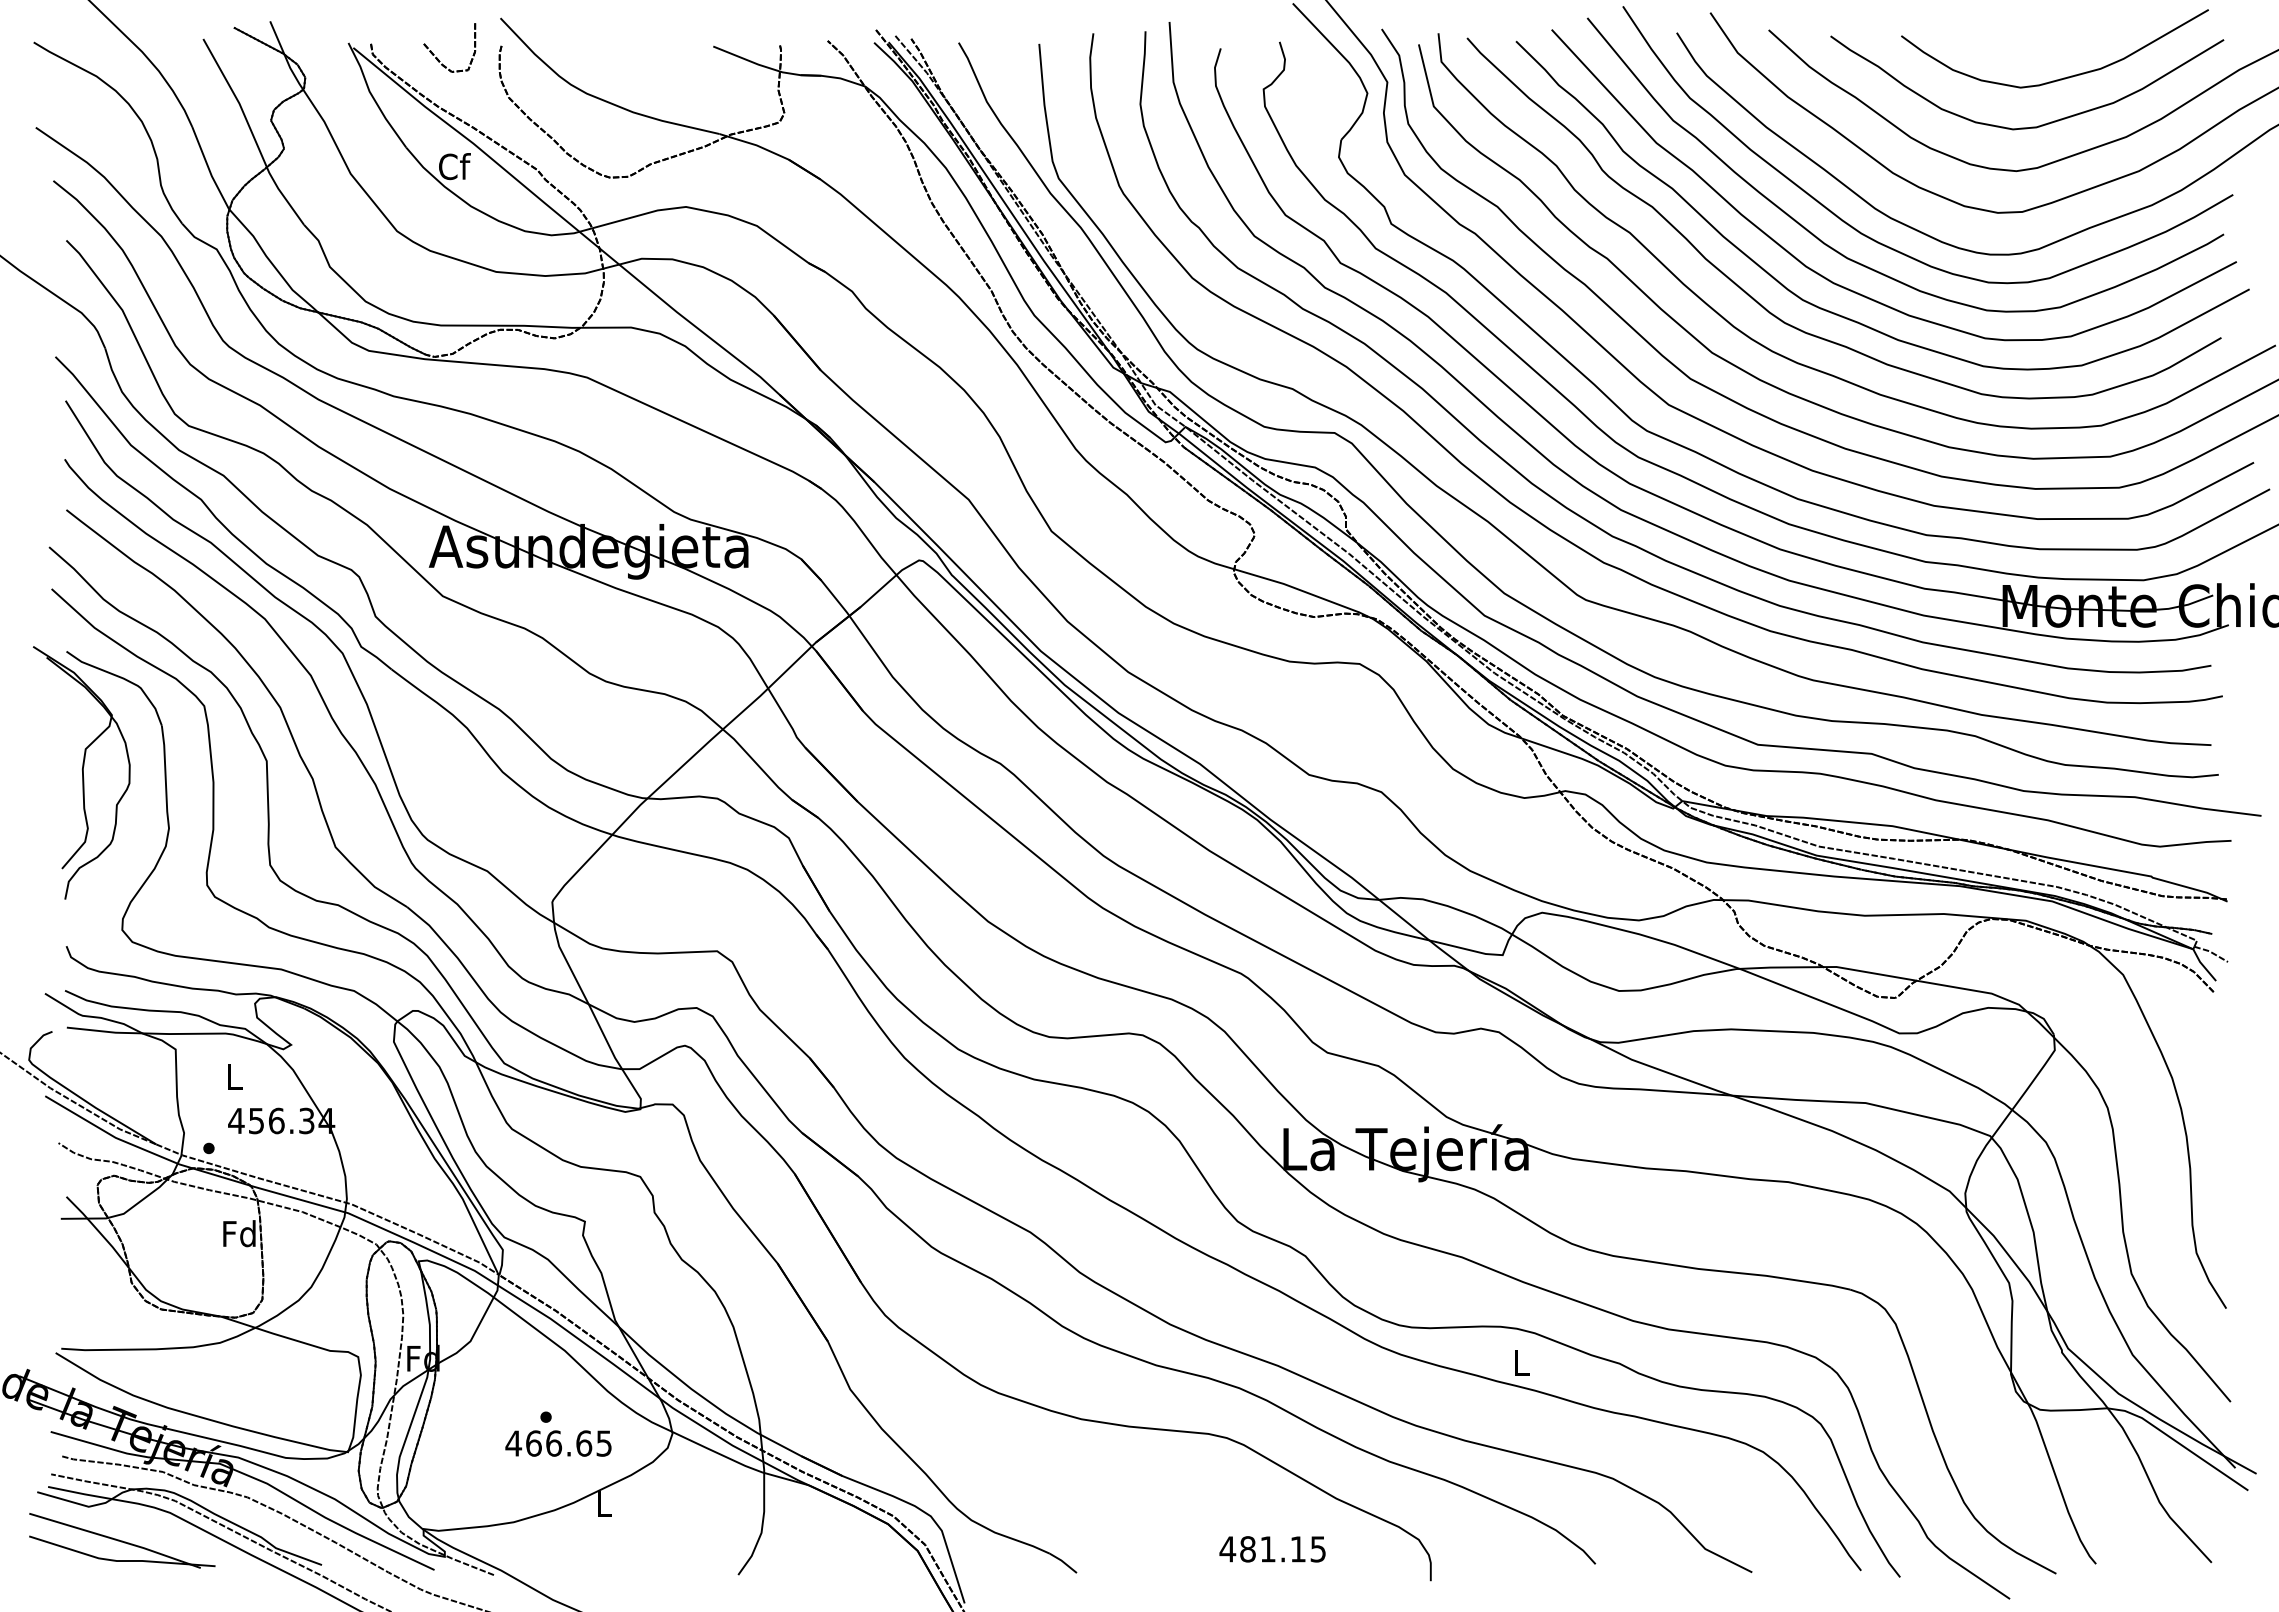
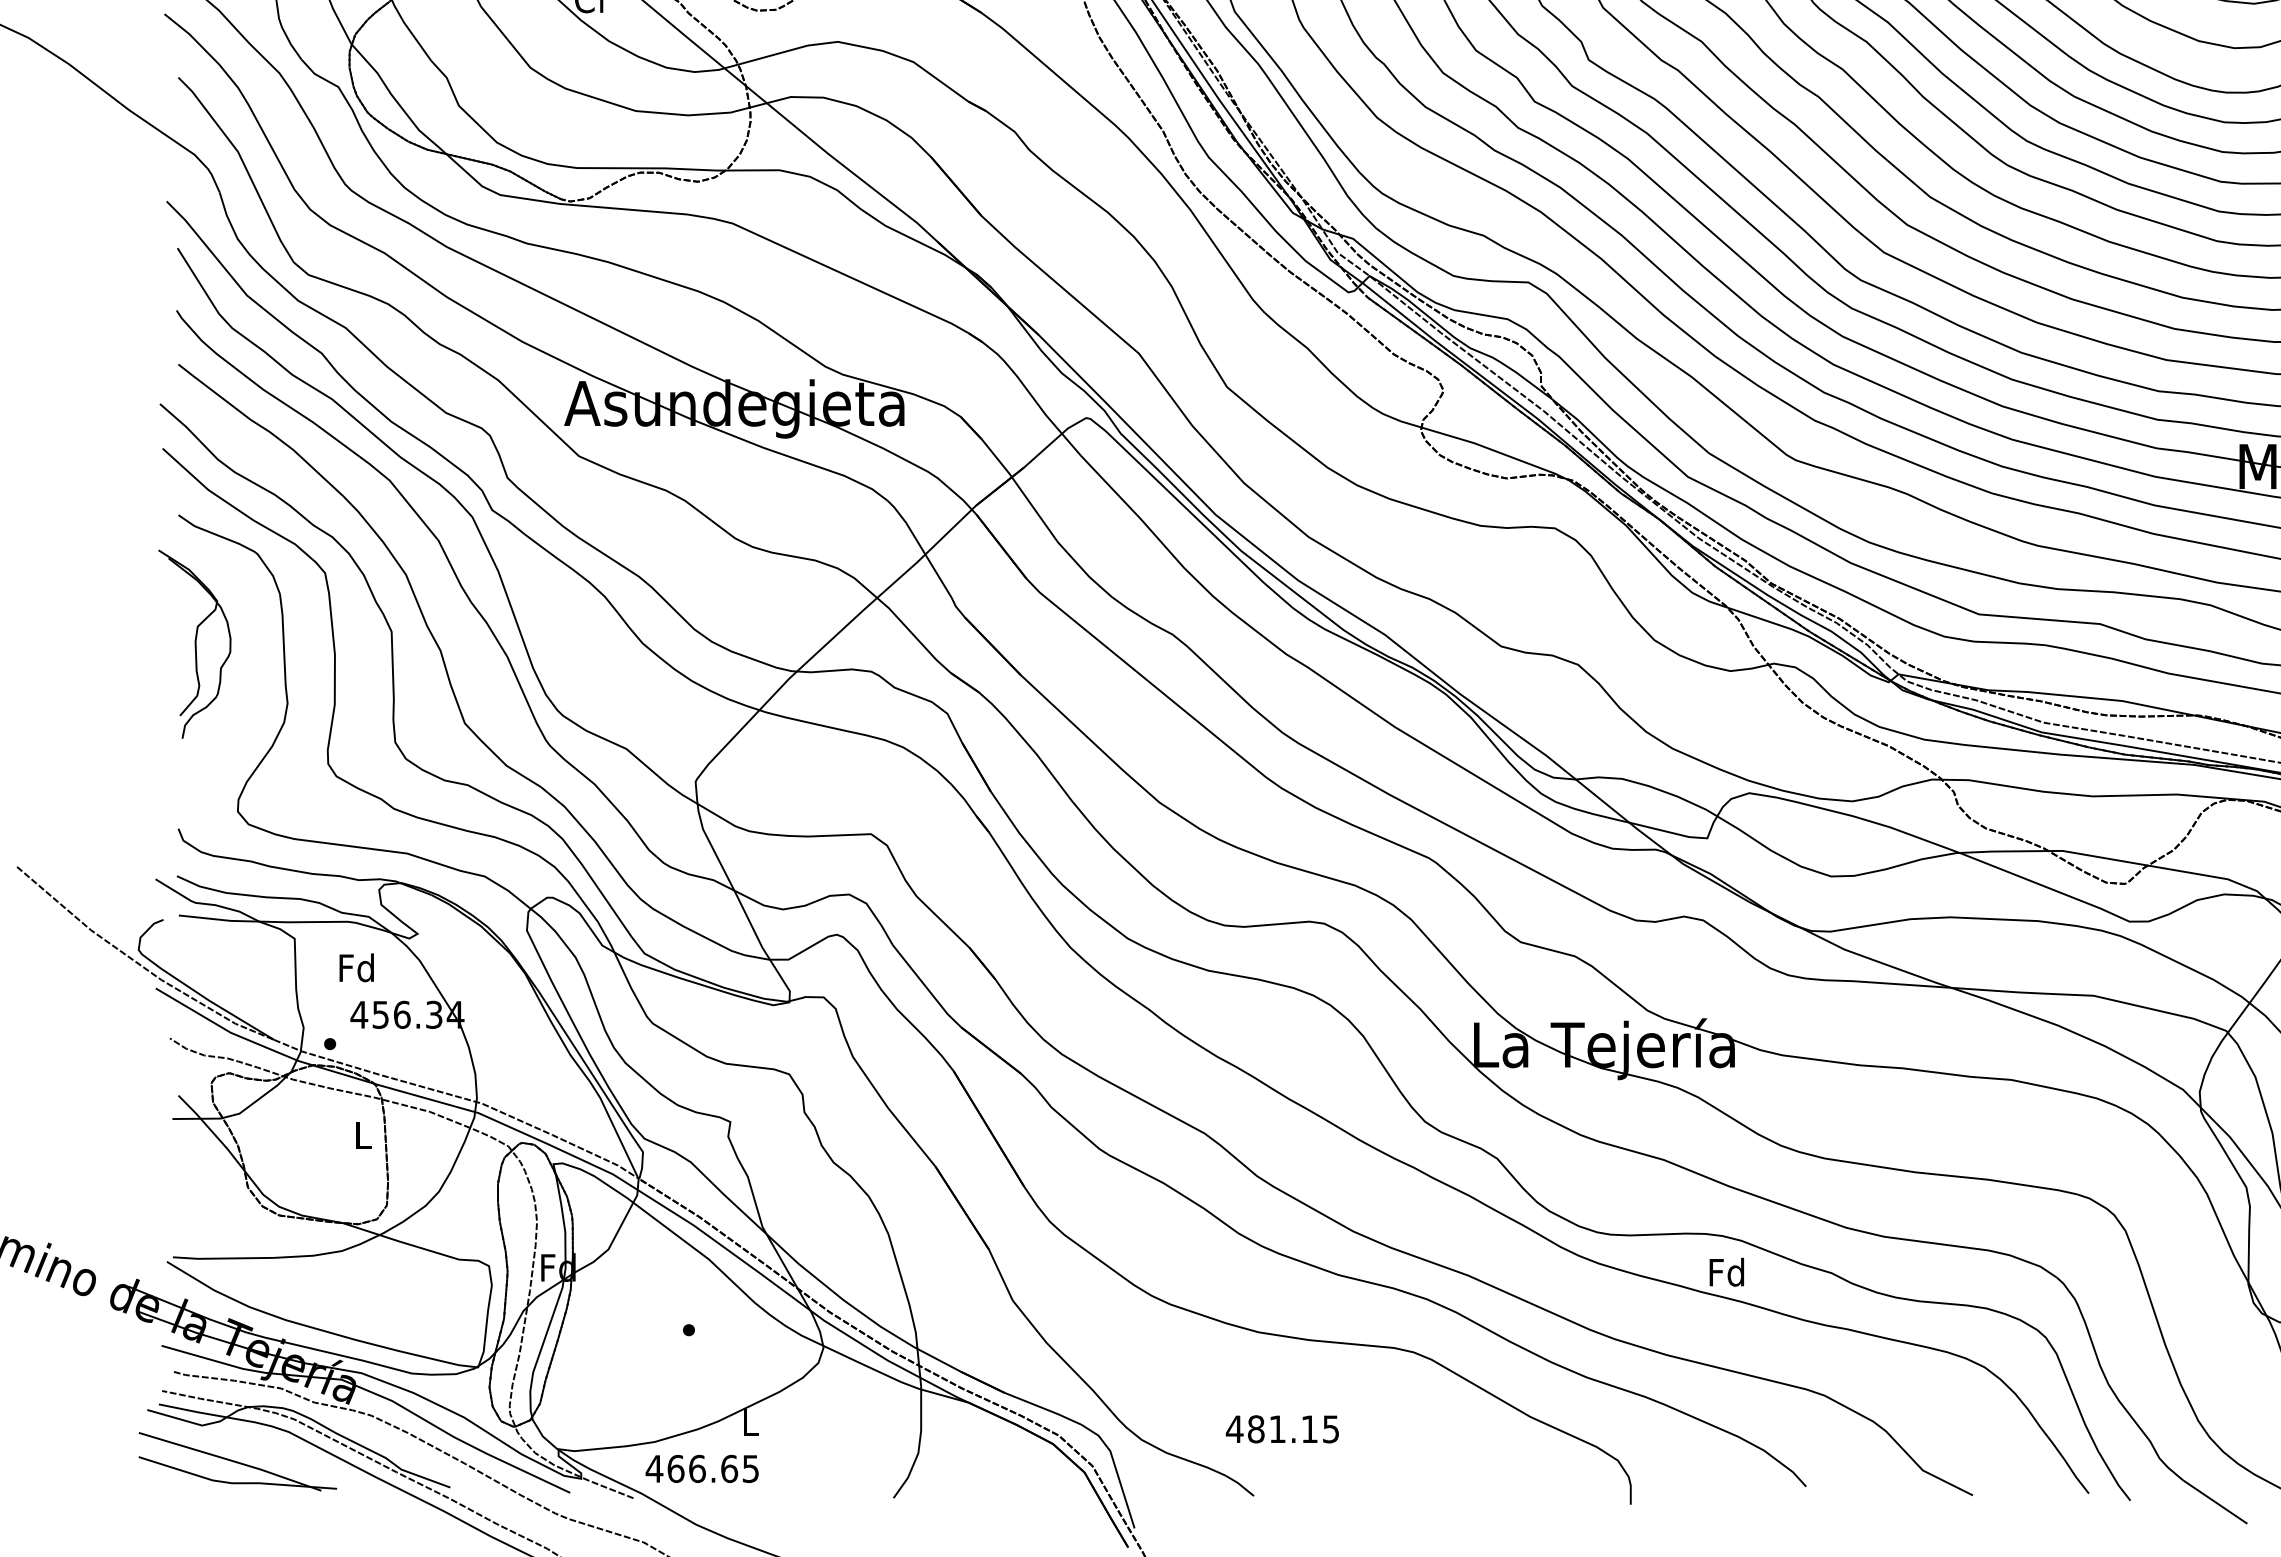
part: (81, 772) -> (194, 643), size x0.7
text: (233, 1076) -> (356, 967), L -> Fd
text: (239, 1233) -> (362, 1134), Fd -> L
text: (1521, 1362) -> (1727, 1271), L -> Fd
text: (558, 1443) -> (702, 1468), moved
text: (1272, 1549) -> (1282, 1429), moved

